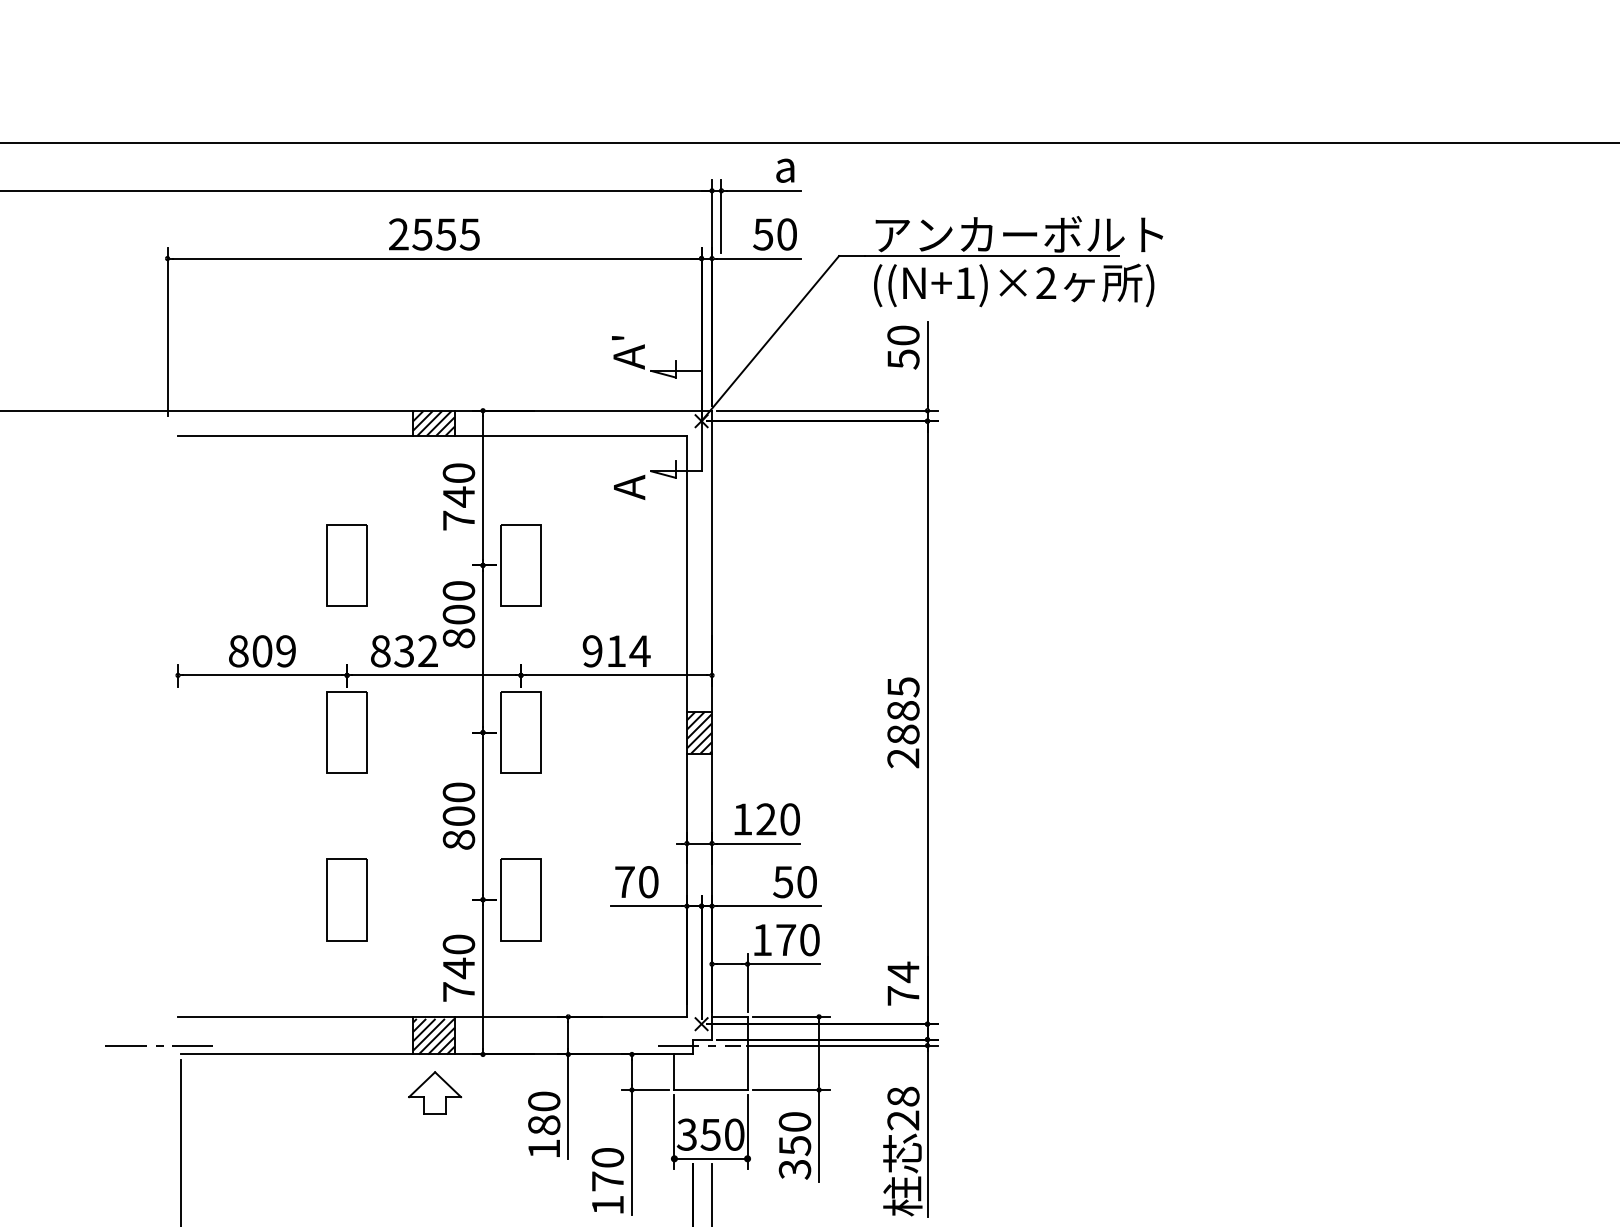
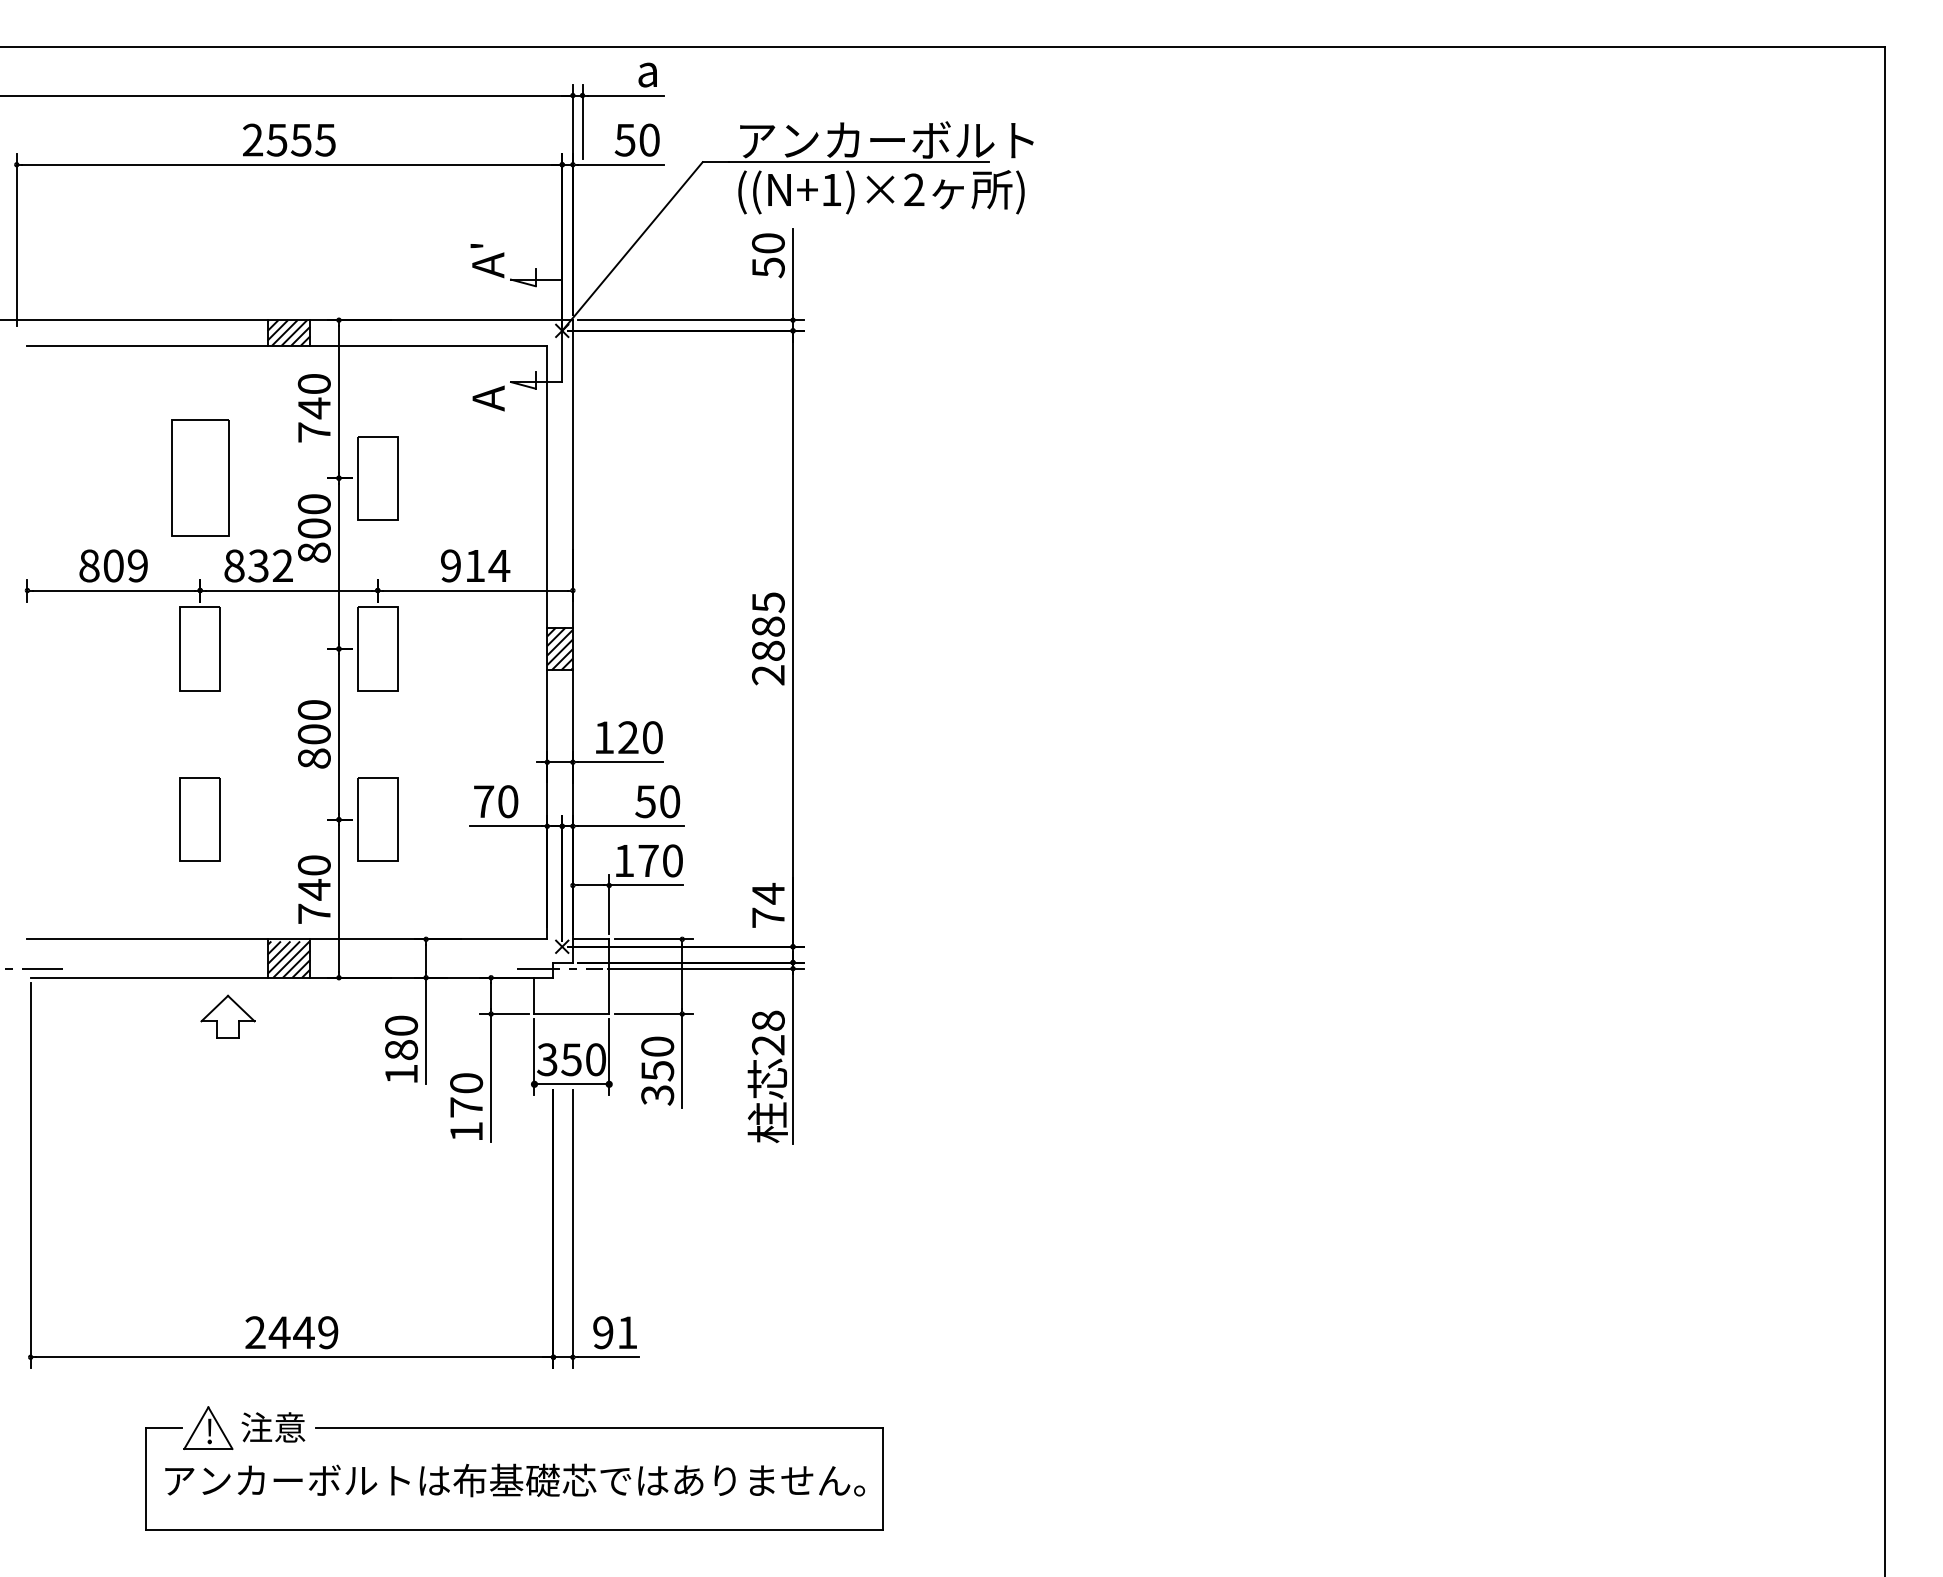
part: (346, 565) -> (199, 478), size x1.4
part: (434, 1092) -> (227, 1016), moved

